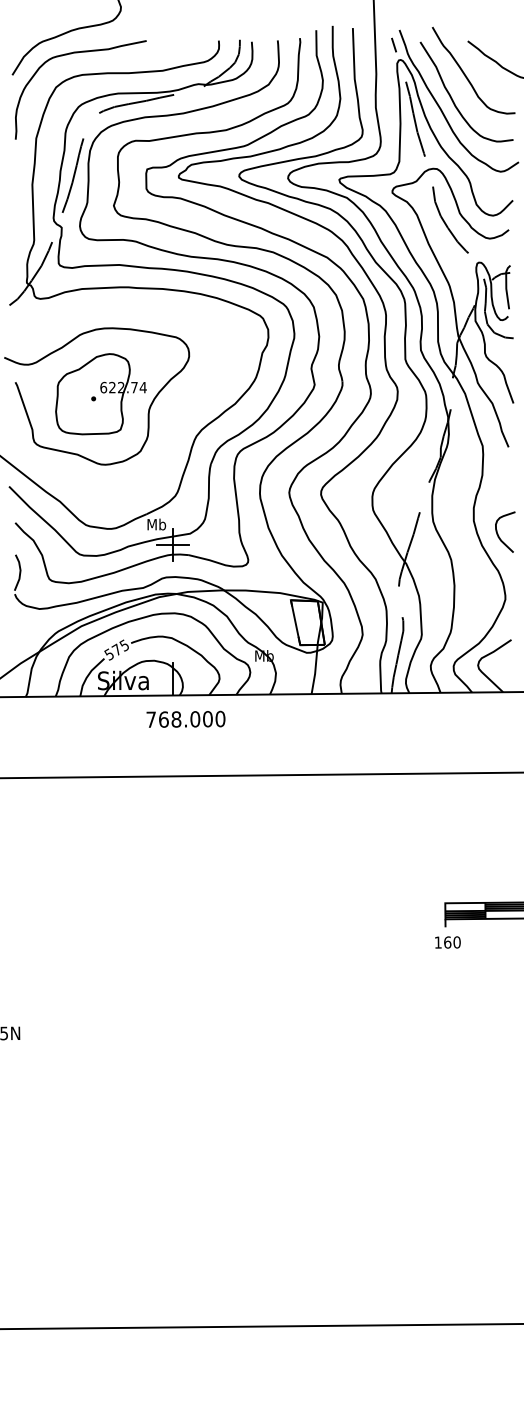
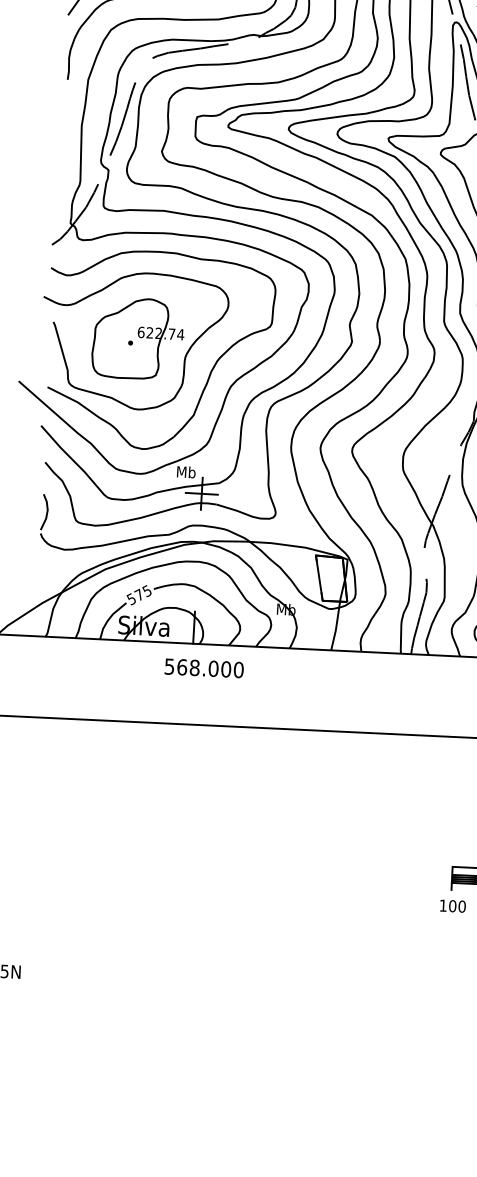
part: (174, 423) -> (209, 372), added
text: (150, 719) -> (168, 666), 768.000 -> 568.000
text: (447, 942) -> (452, 906), 160 -> 100

